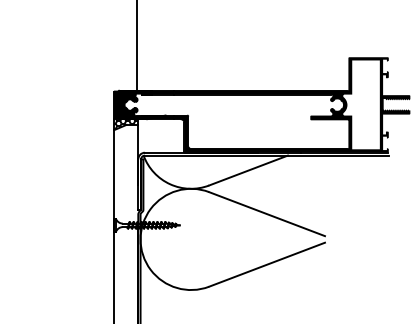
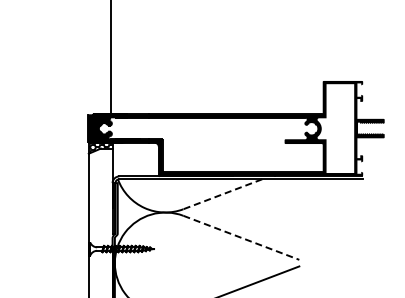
line: (248, 170) -> (222, 194), solid -> dashed
line: (267, 214) -> (241, 238), solid -> dashed

